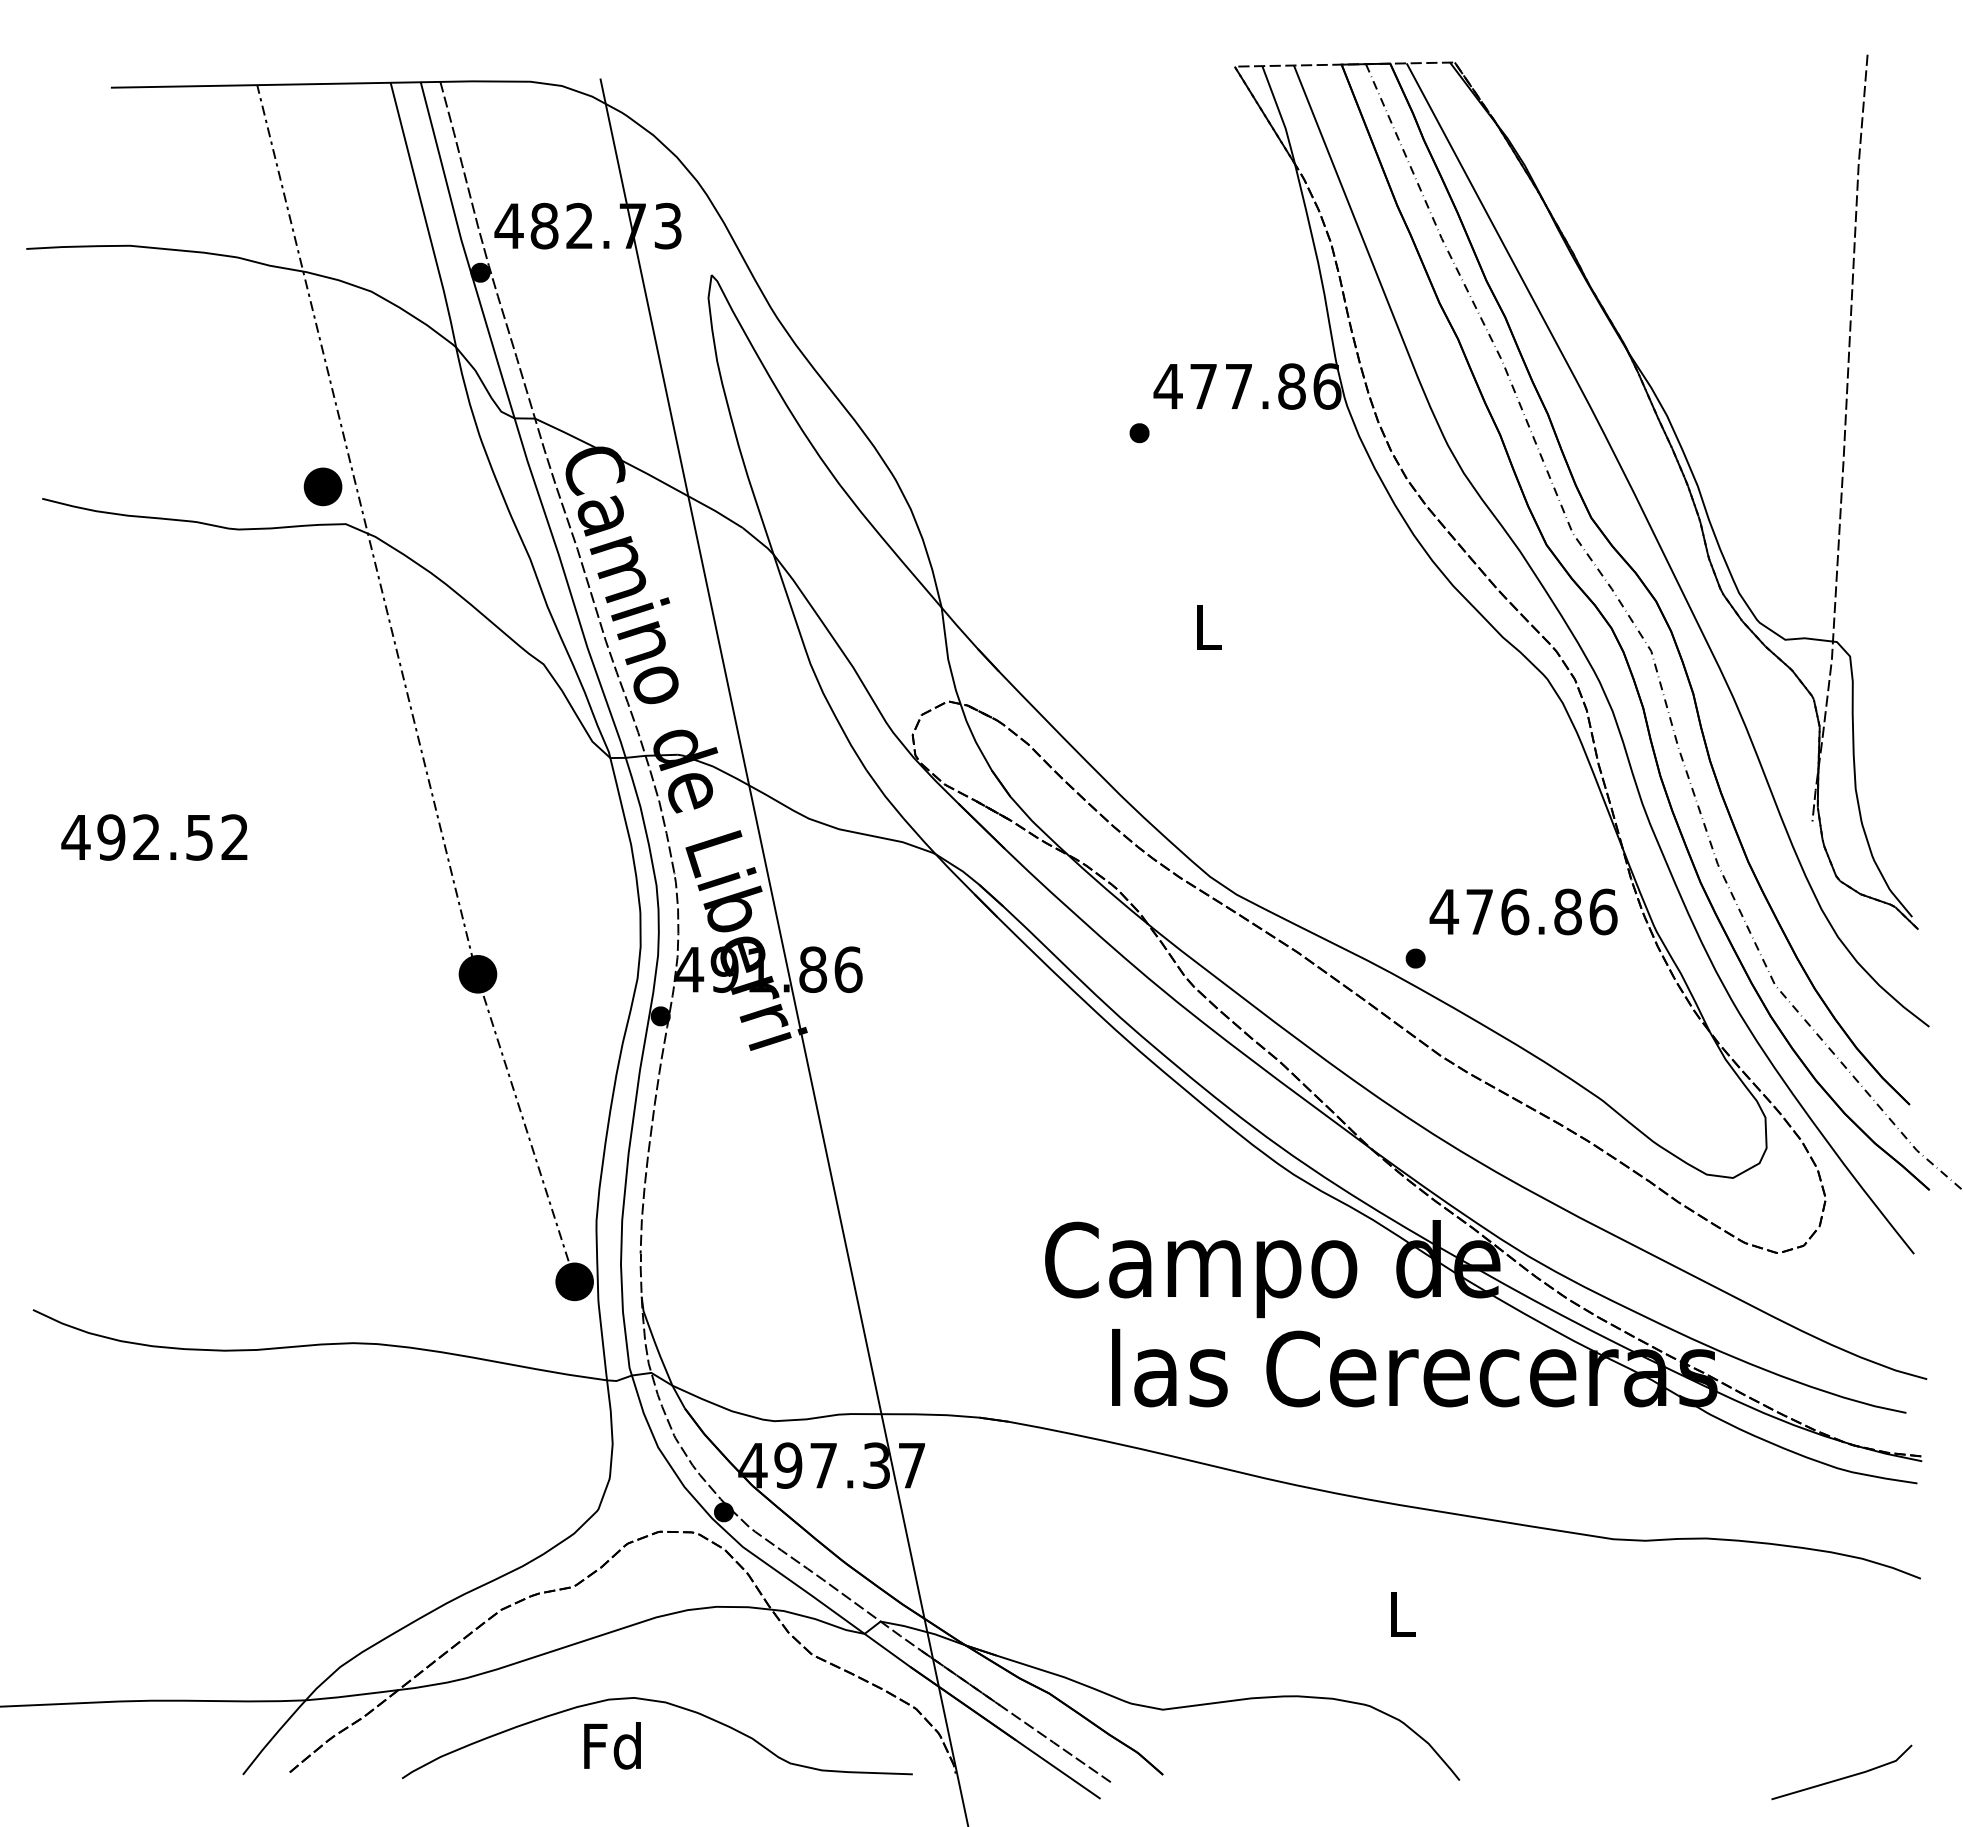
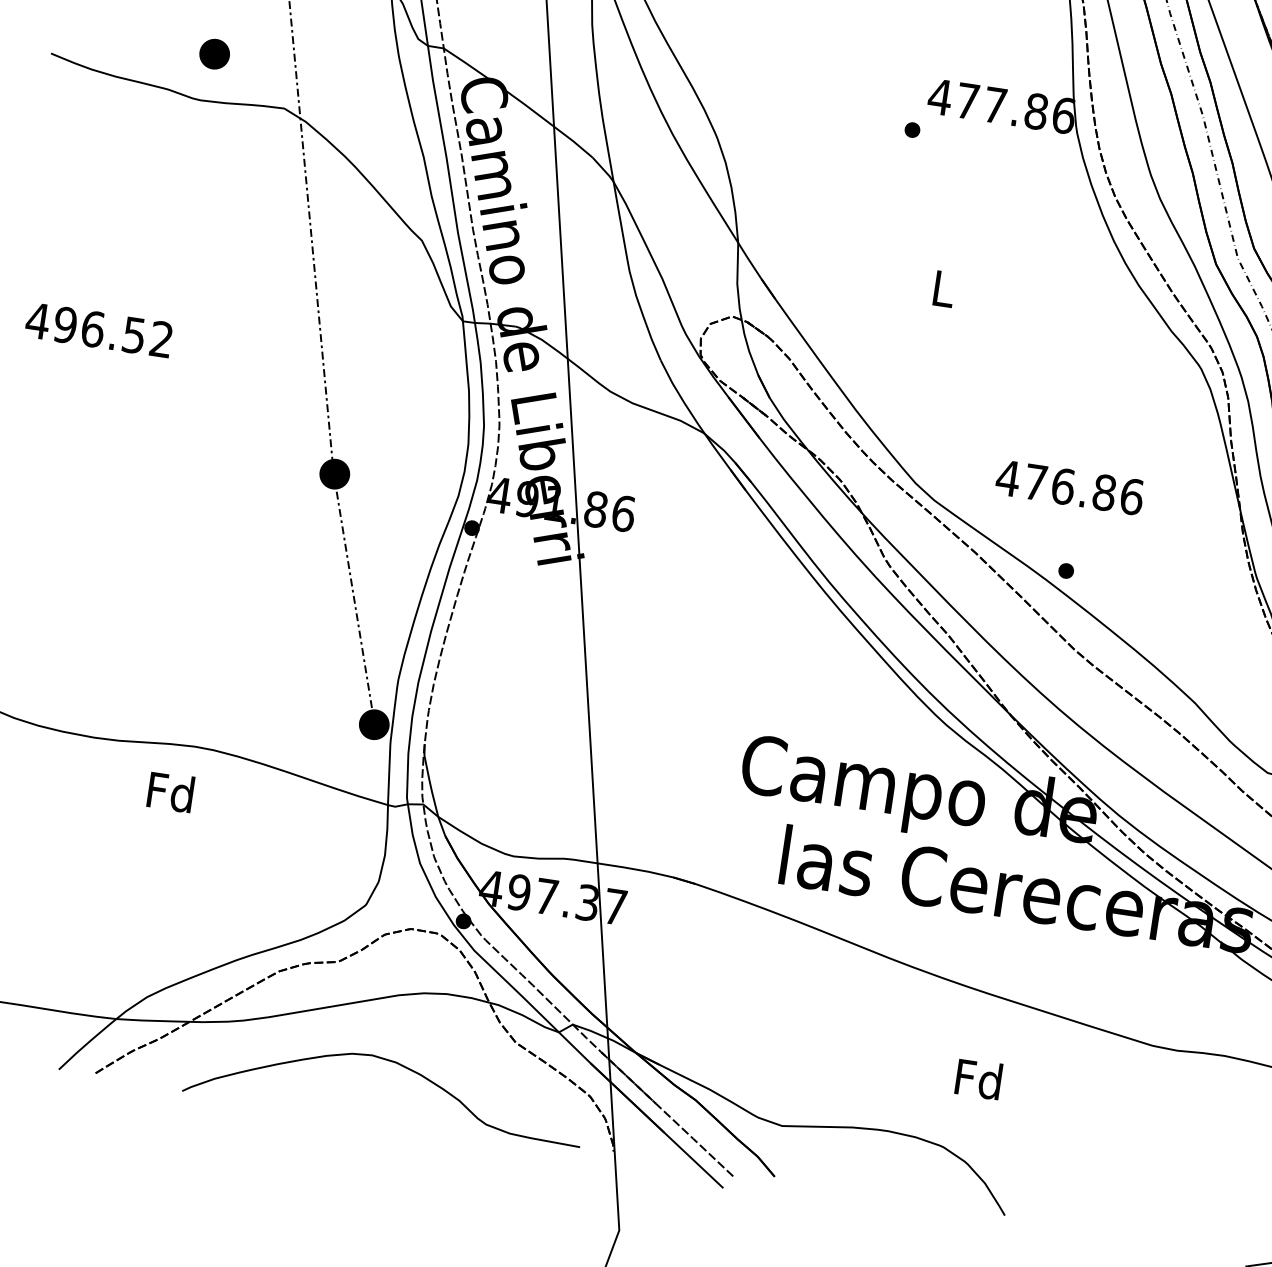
part: (322, 486) -> (214, 53), moved
text: (146, 837) -> (92, 329), 492.52 -> 496.52
text: (1523, 911) -> (1069, 487), moved
text: (1400, 1613) -> (978, 1078), L -> Fd
text: (612, 1745) -> (170, 791), moved

